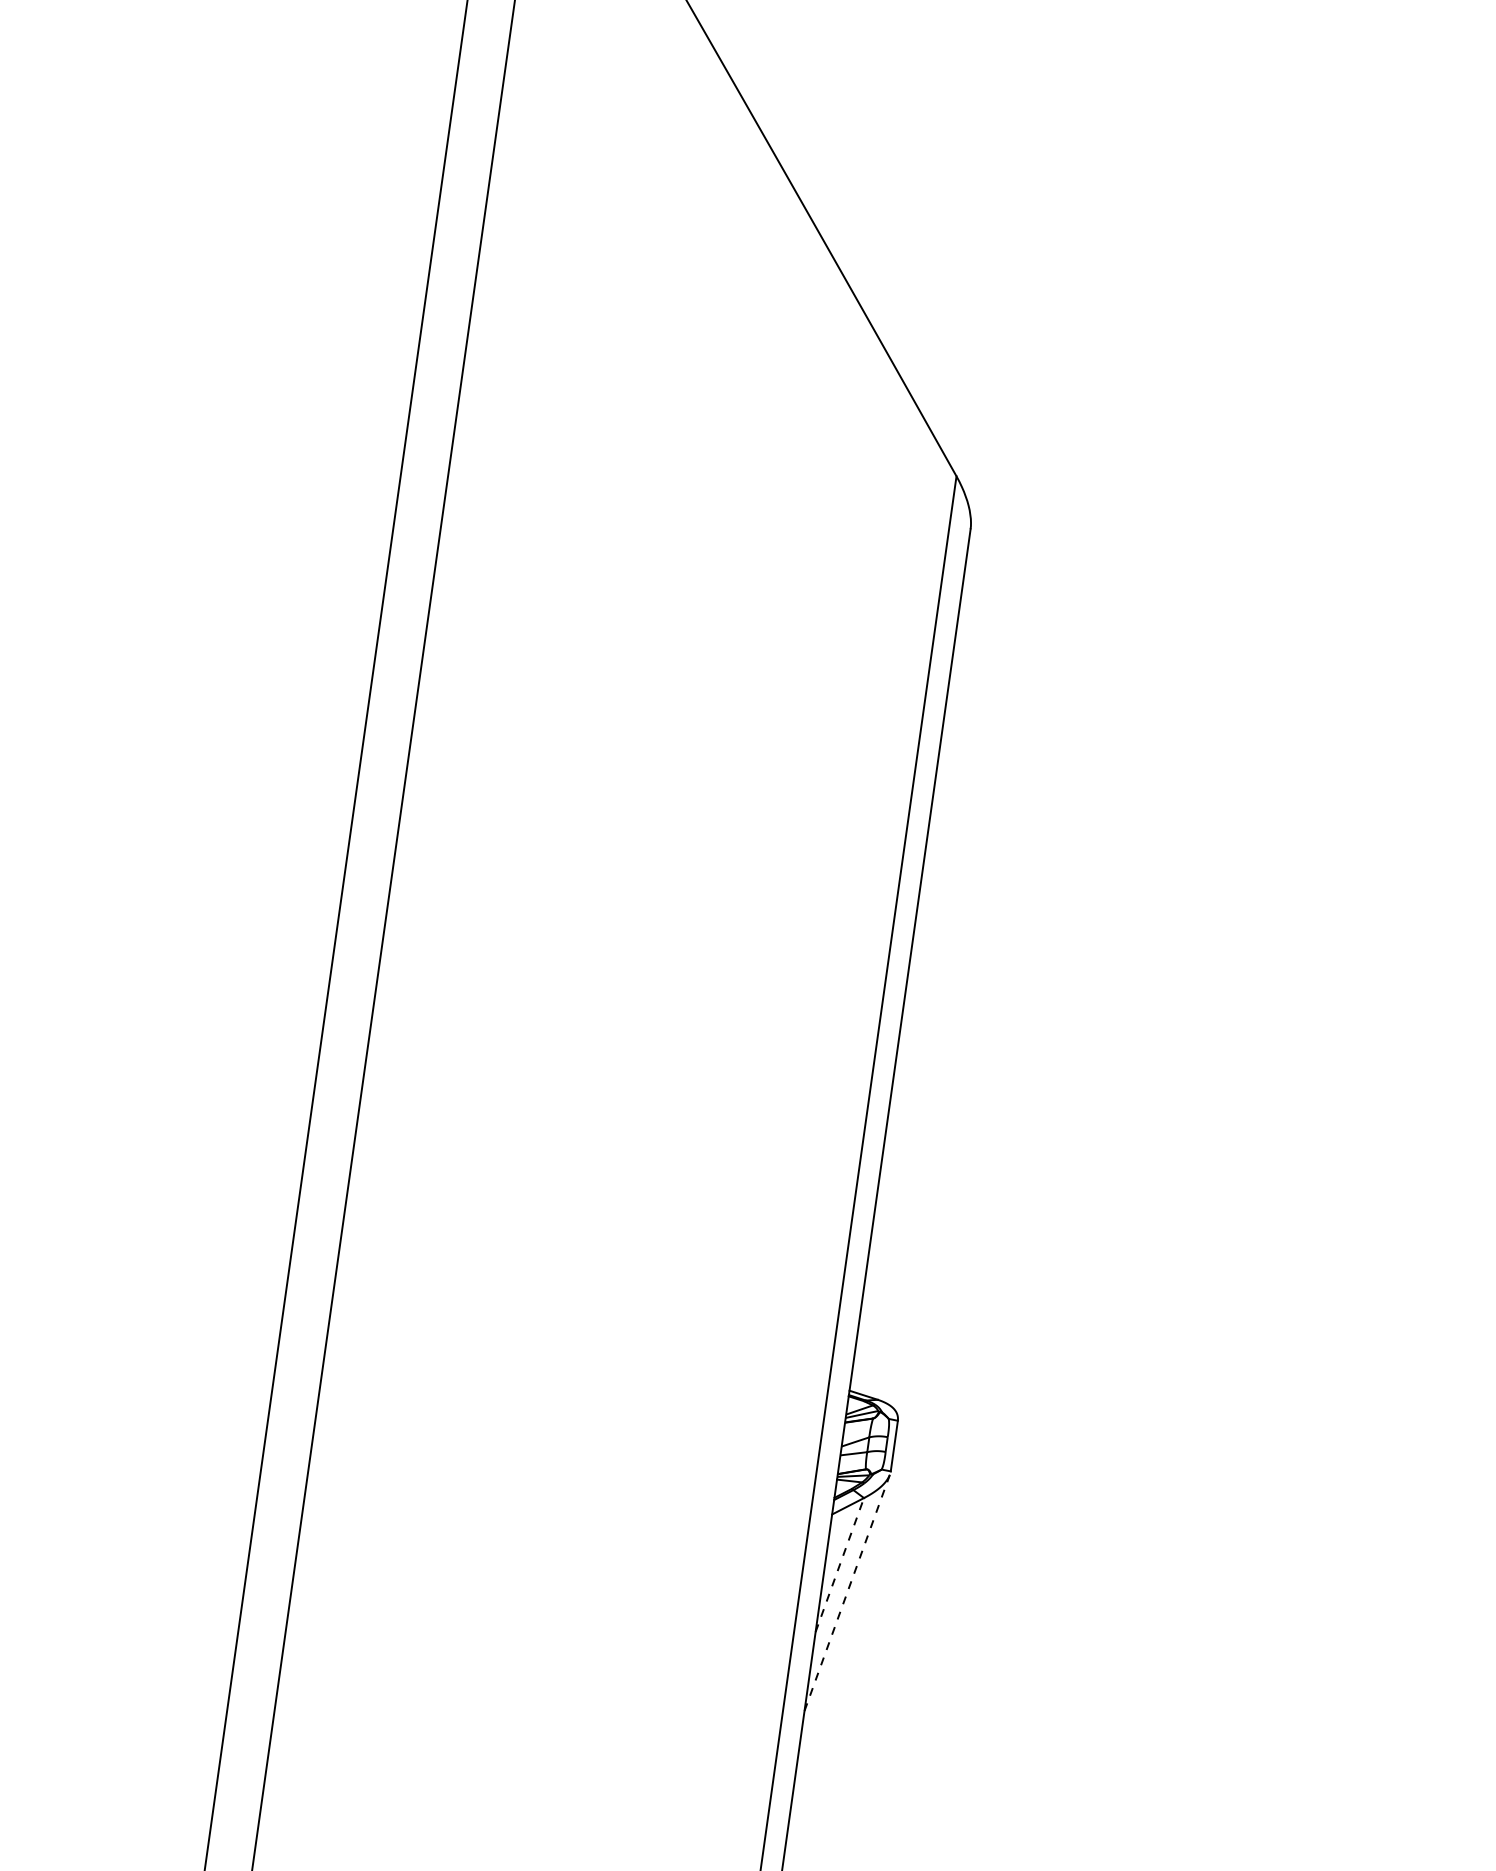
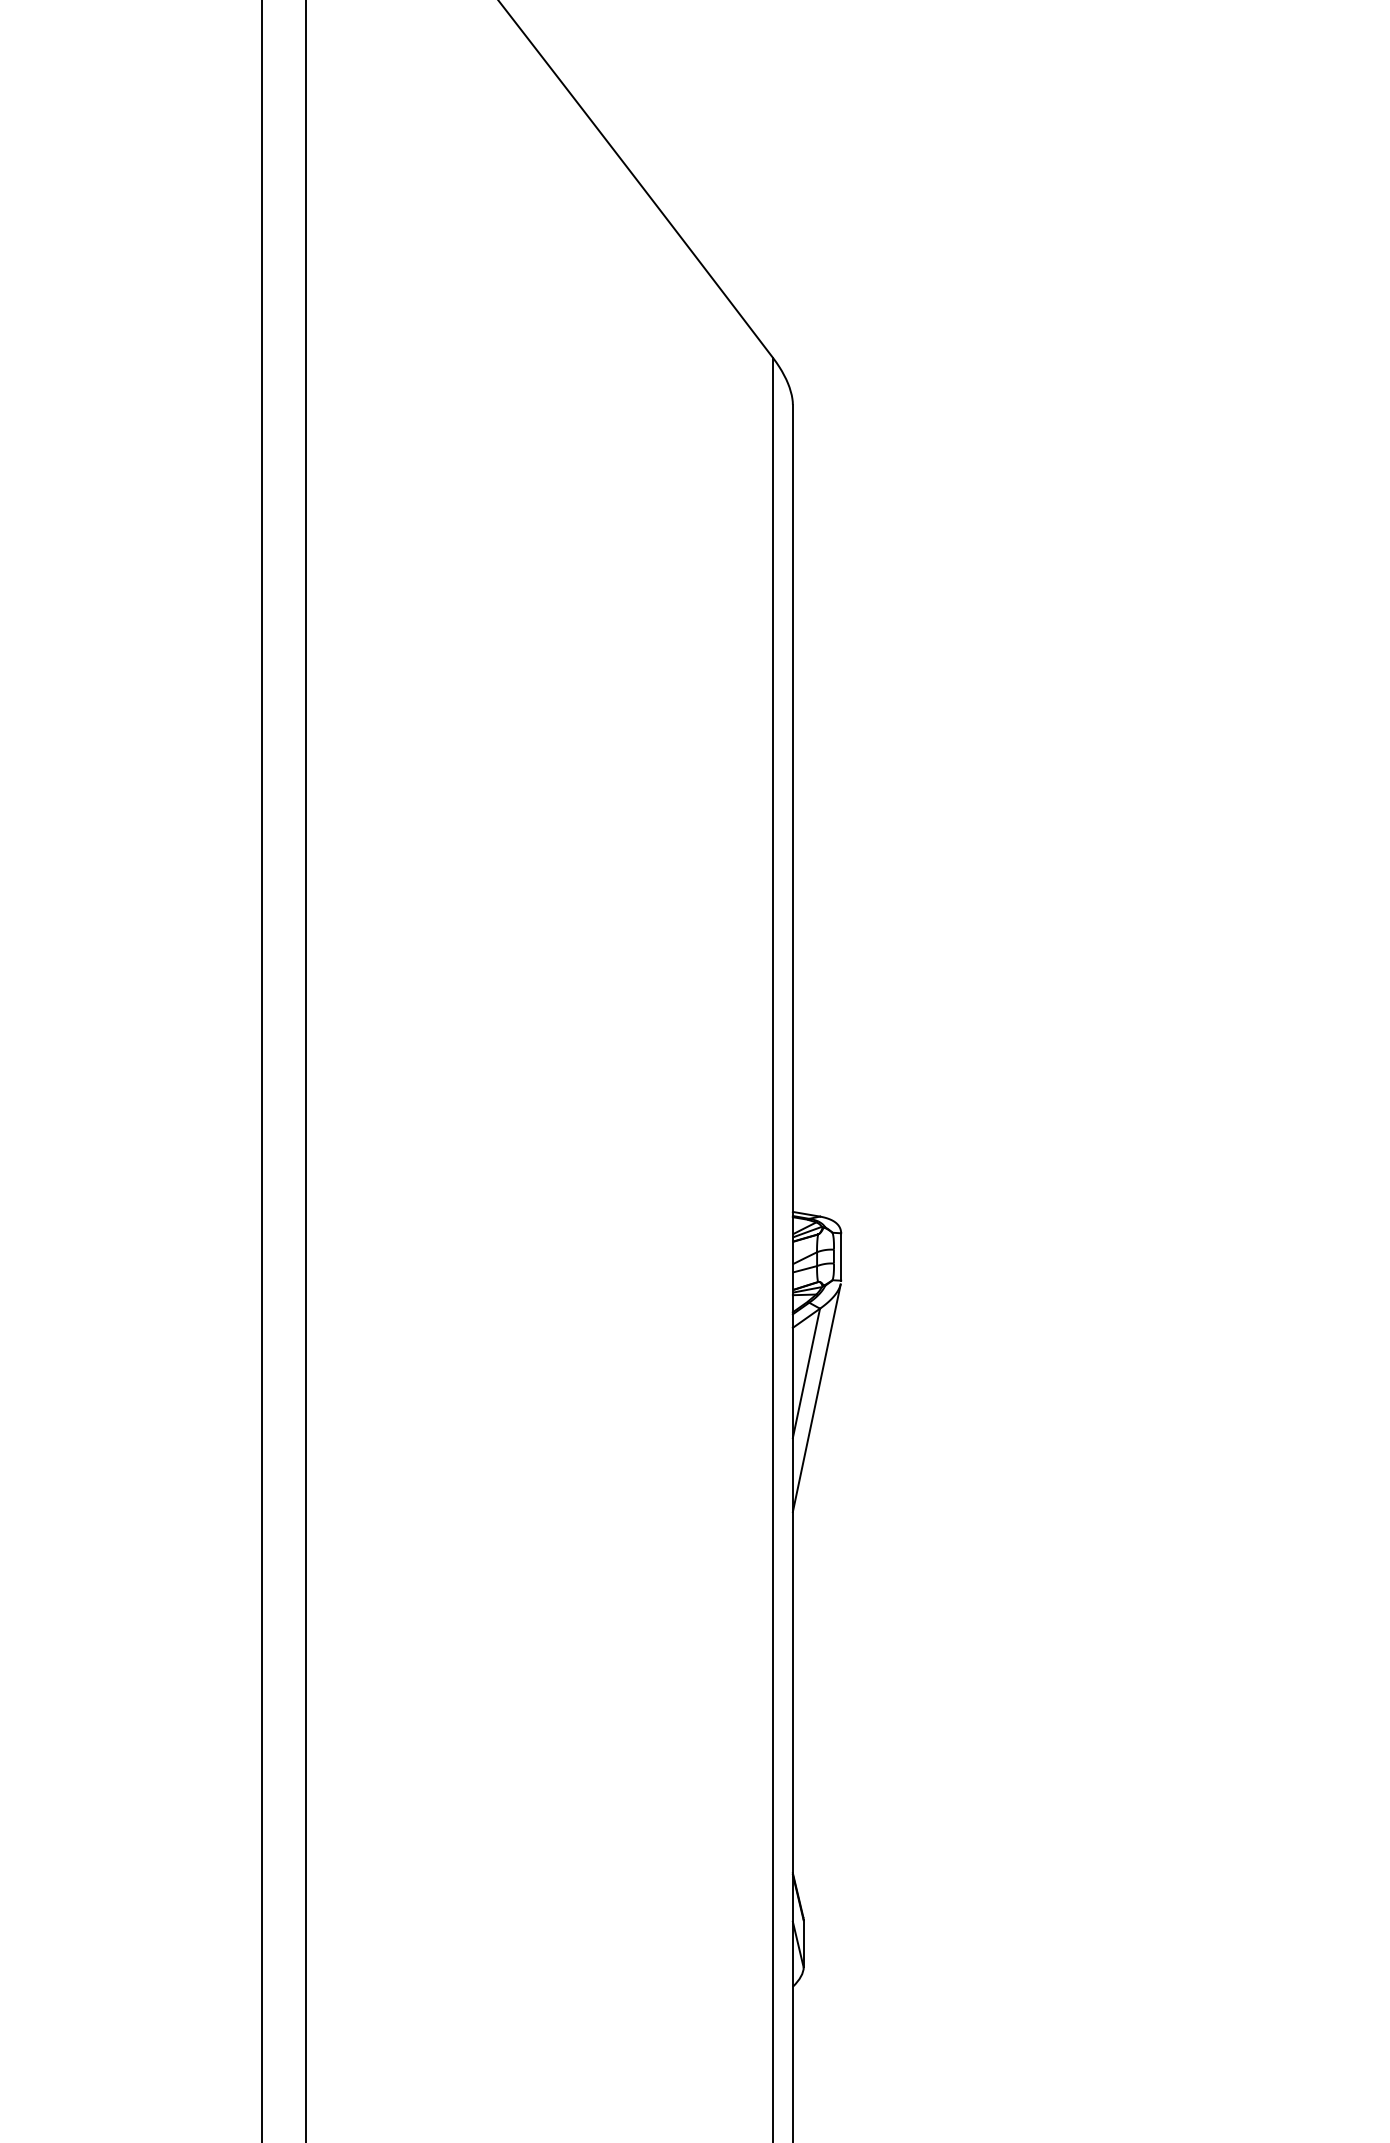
line: (839, 1564) -> (806, 1372), dashed -> solid
line: (846, 1592) -> (816, 1397), dashed -> solid

